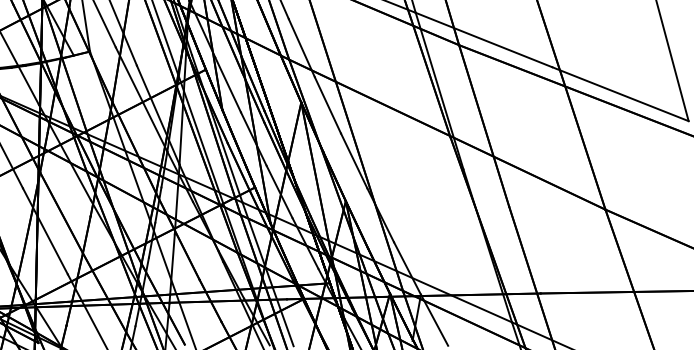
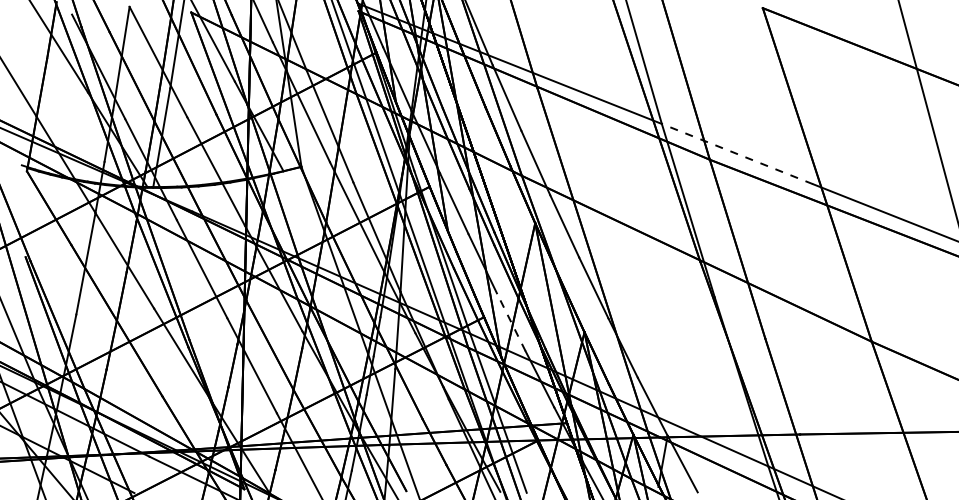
line: (483, 39) -> (736, 153), solid -> dashed
line: (279, 191) -> (511, 321), solid -> dashed

